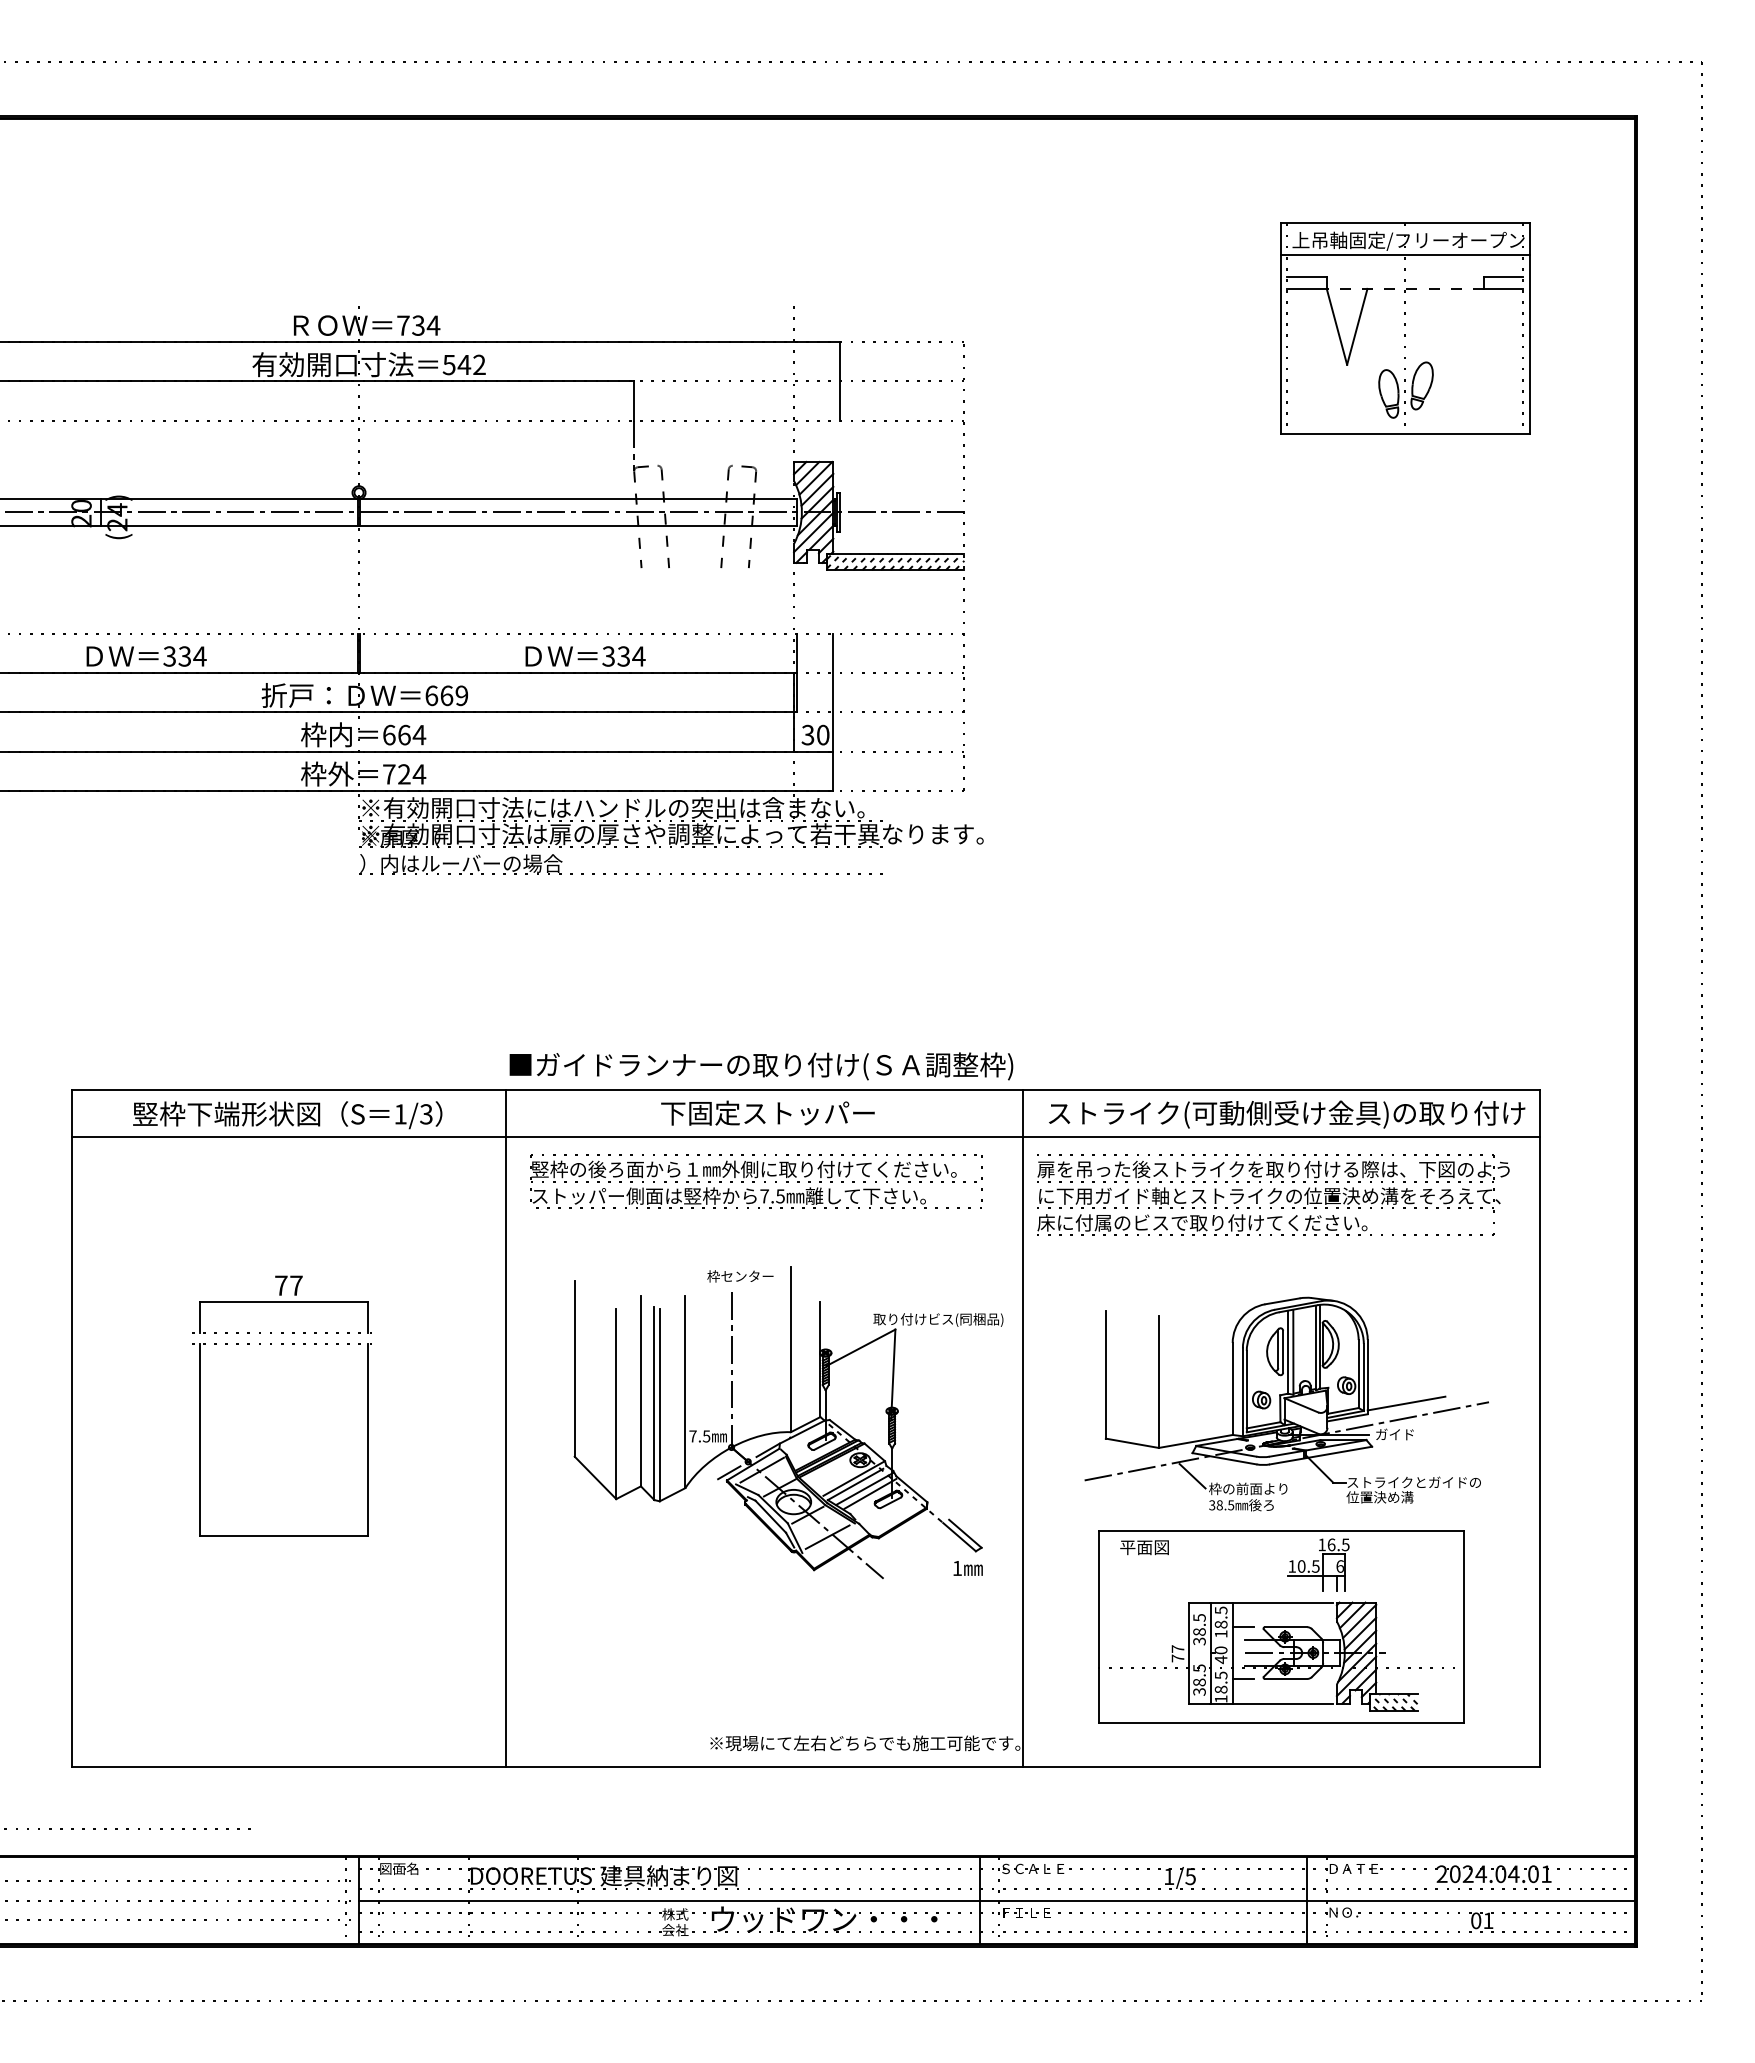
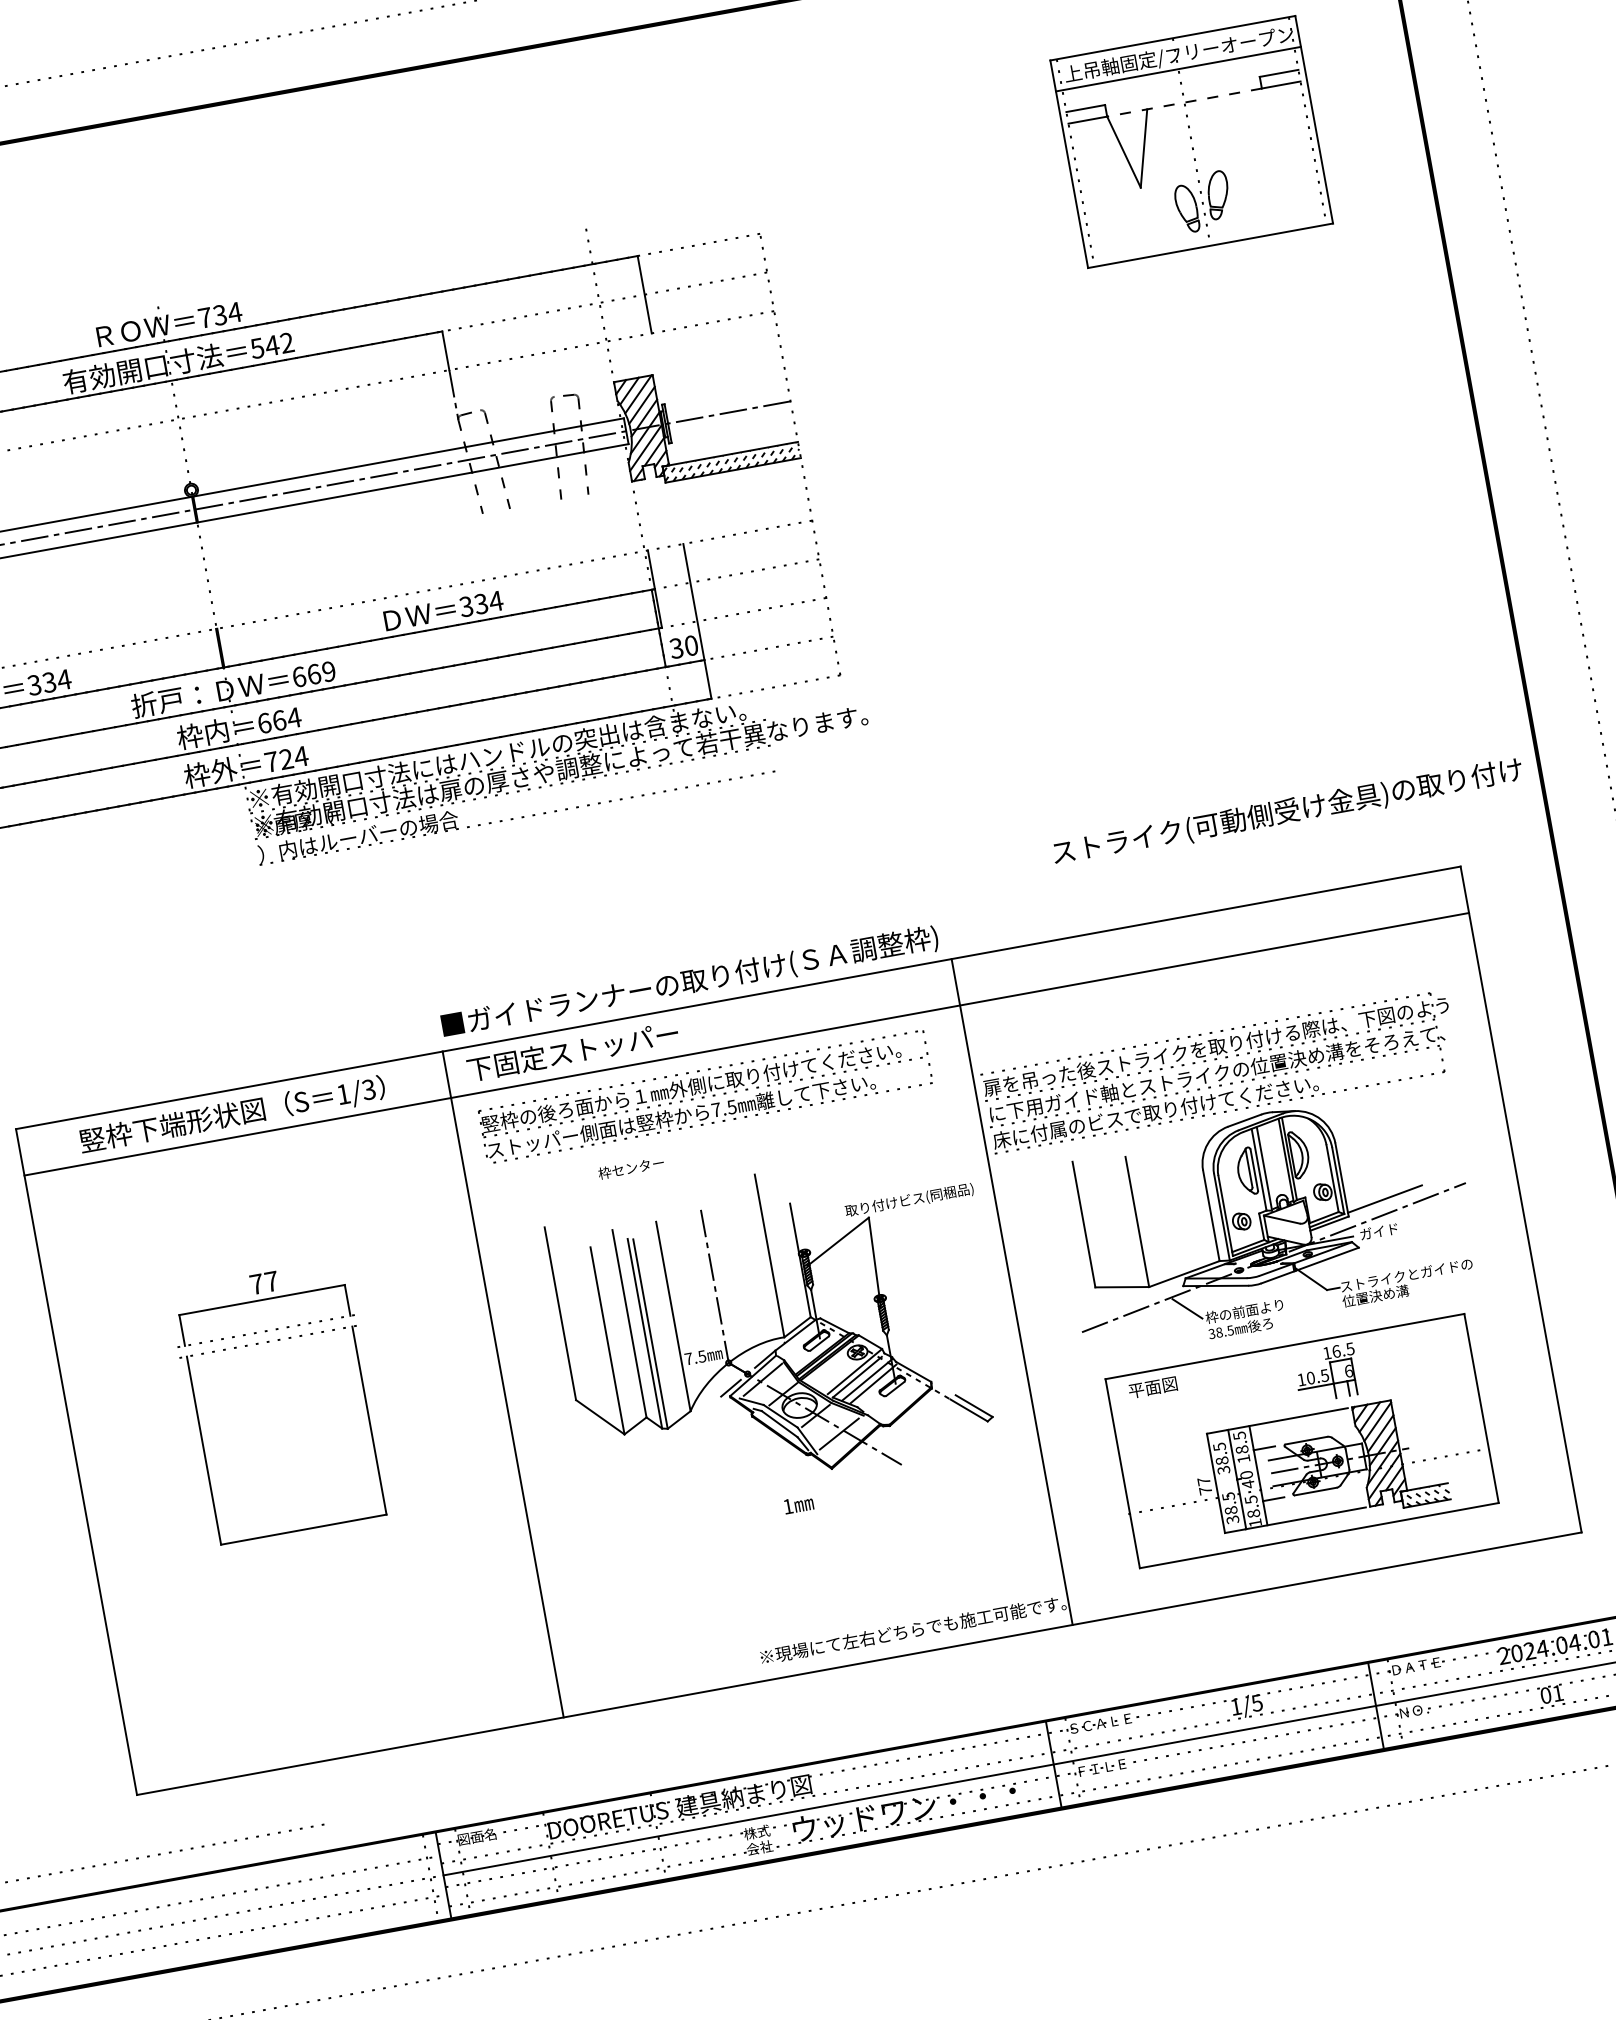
text: (767, 1112) -> (572, 1050), moved
text: (1287, 1114) -> (1288, 812), moved
part: (1273, 1194) -> (1220, 1071), moved
text: (740, 1276) -> (631, 1168), moved
text: (967, 1568) -> (798, 1504), moved

